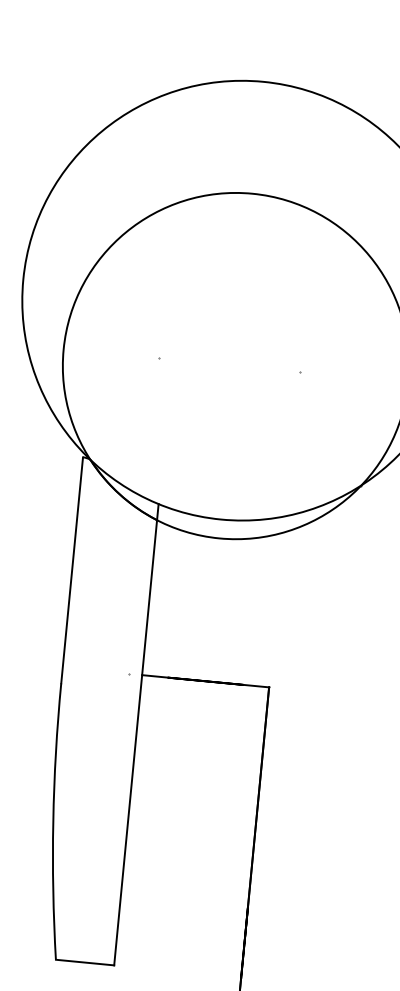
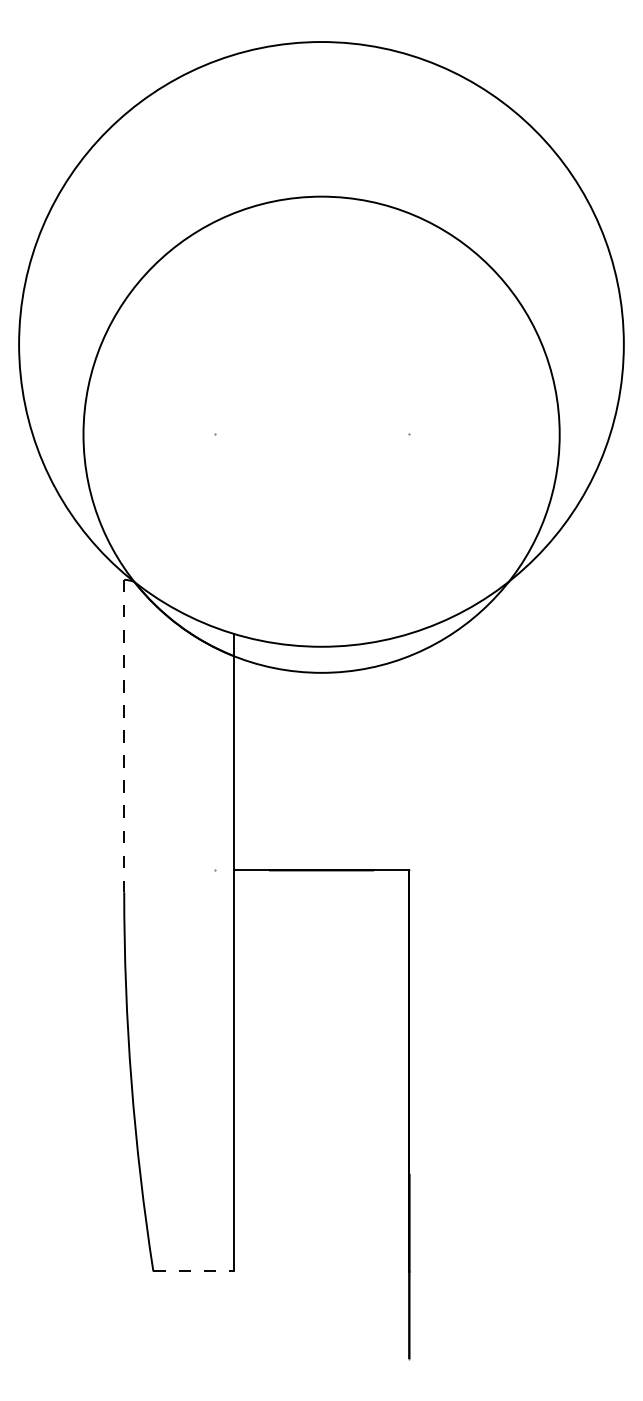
line: (72, 570) -> (124, 736), solid -> dashed
line: (85, 962) -> (194, 1271), solid -> dashed

